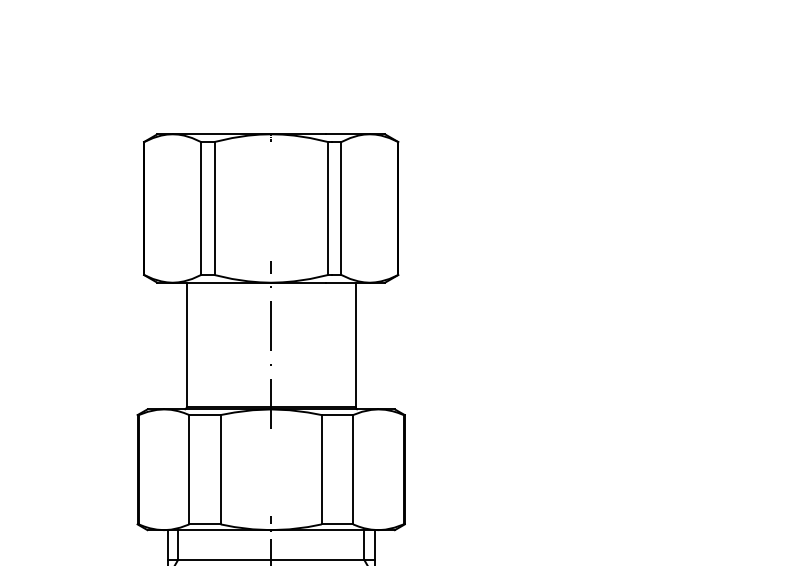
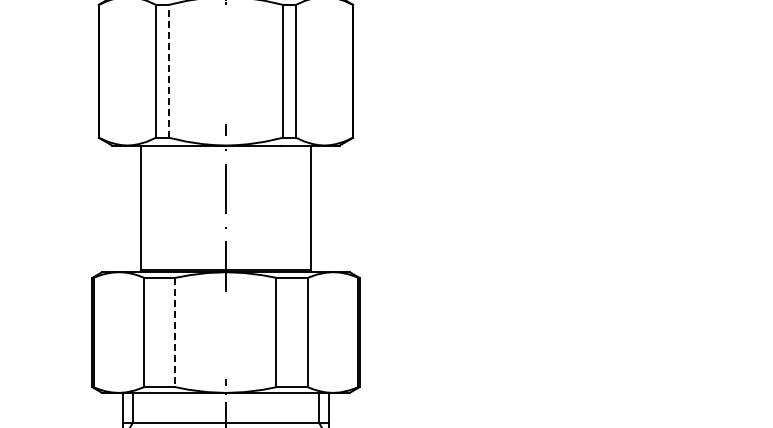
line: (214, 208) -> (169, 71), solid -> dashed
line: (220, 469) -> (175, 332), solid -> dashed

